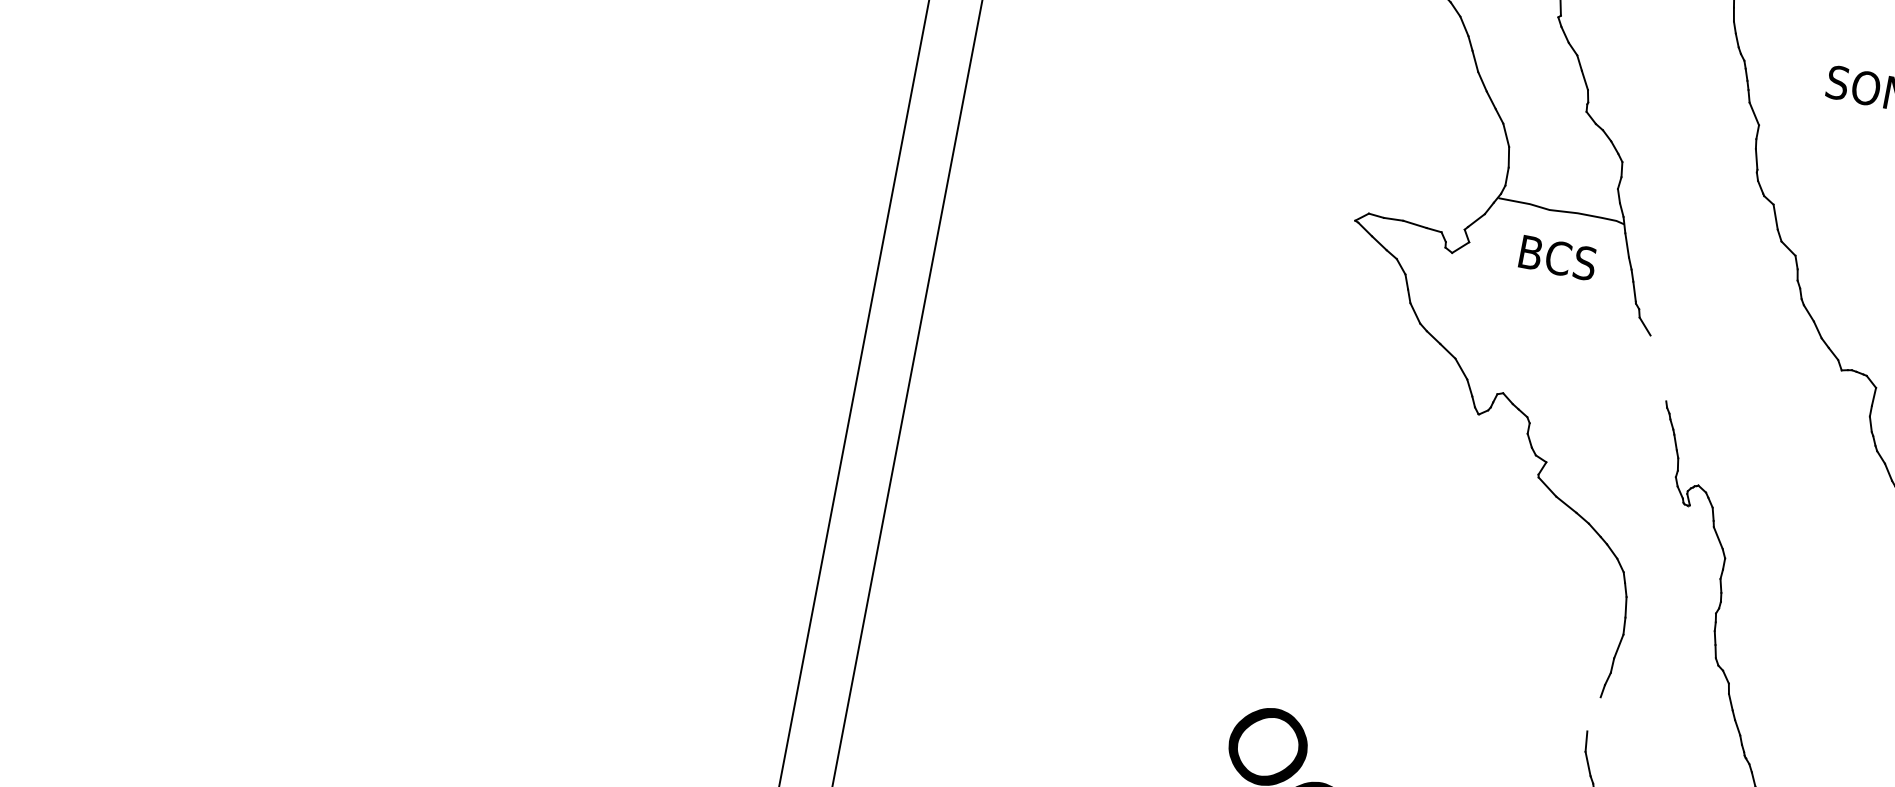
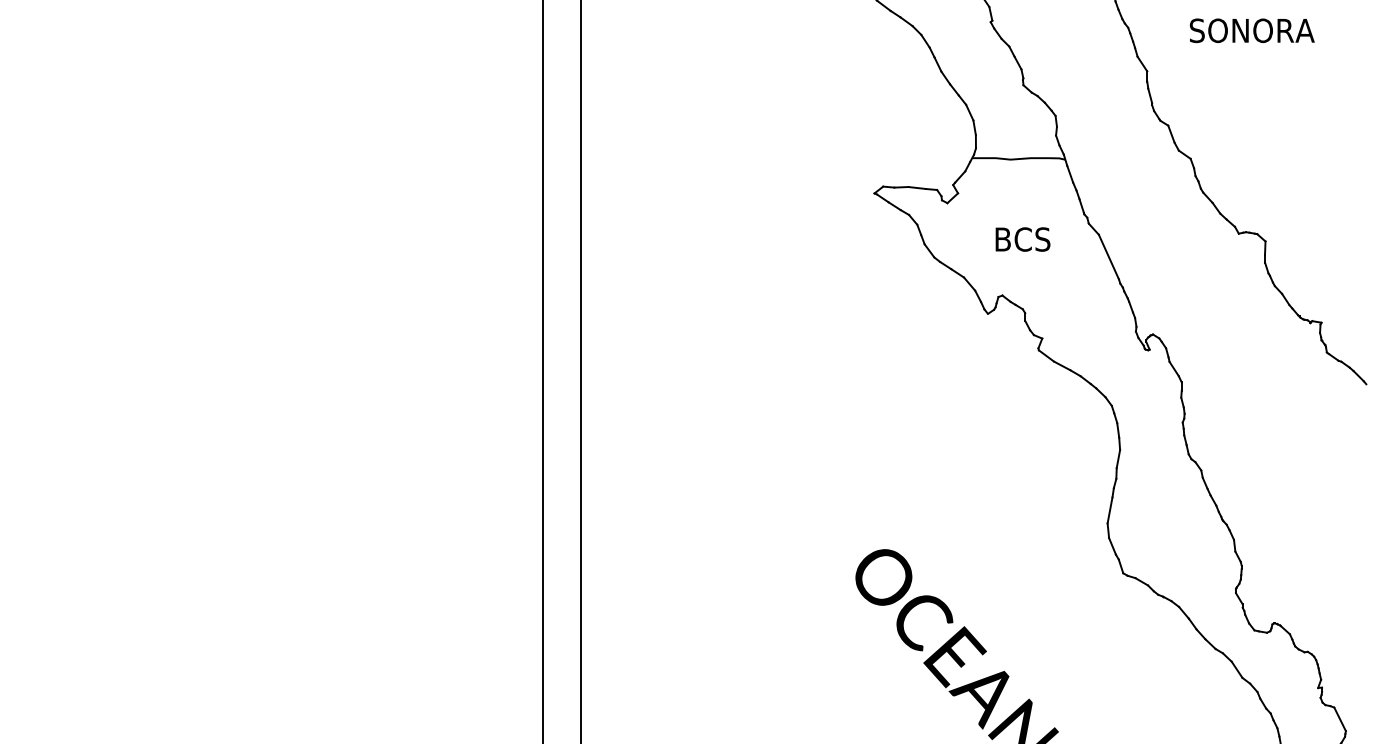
text: (1557, 257) -> (1022, 239), moved
line: (1658, 367) -> (1108, 256), added
line: (1593, 714) -> (1109, 510), added

